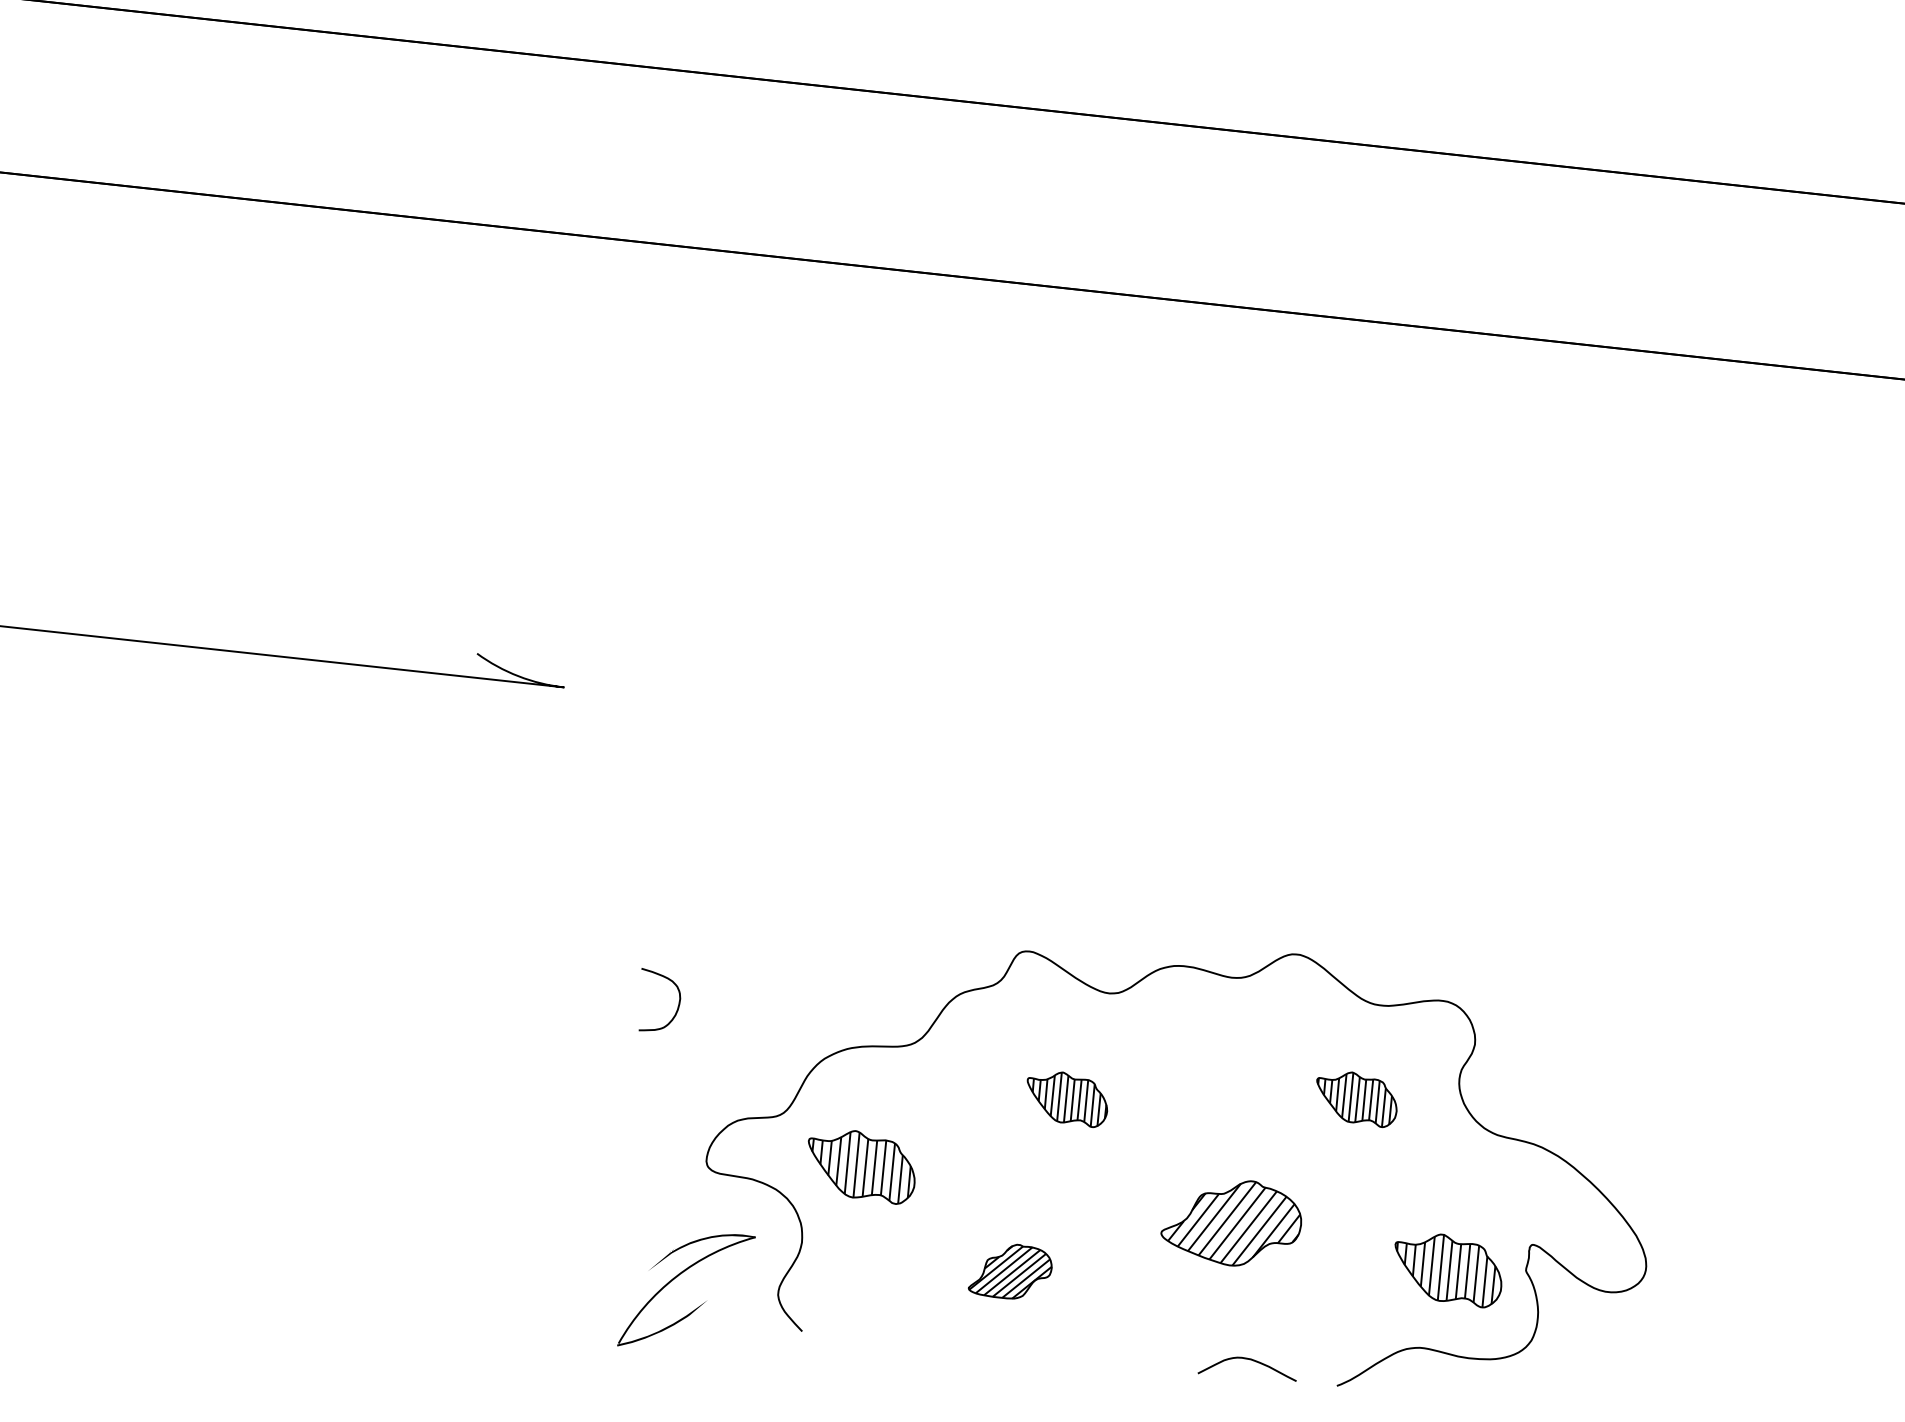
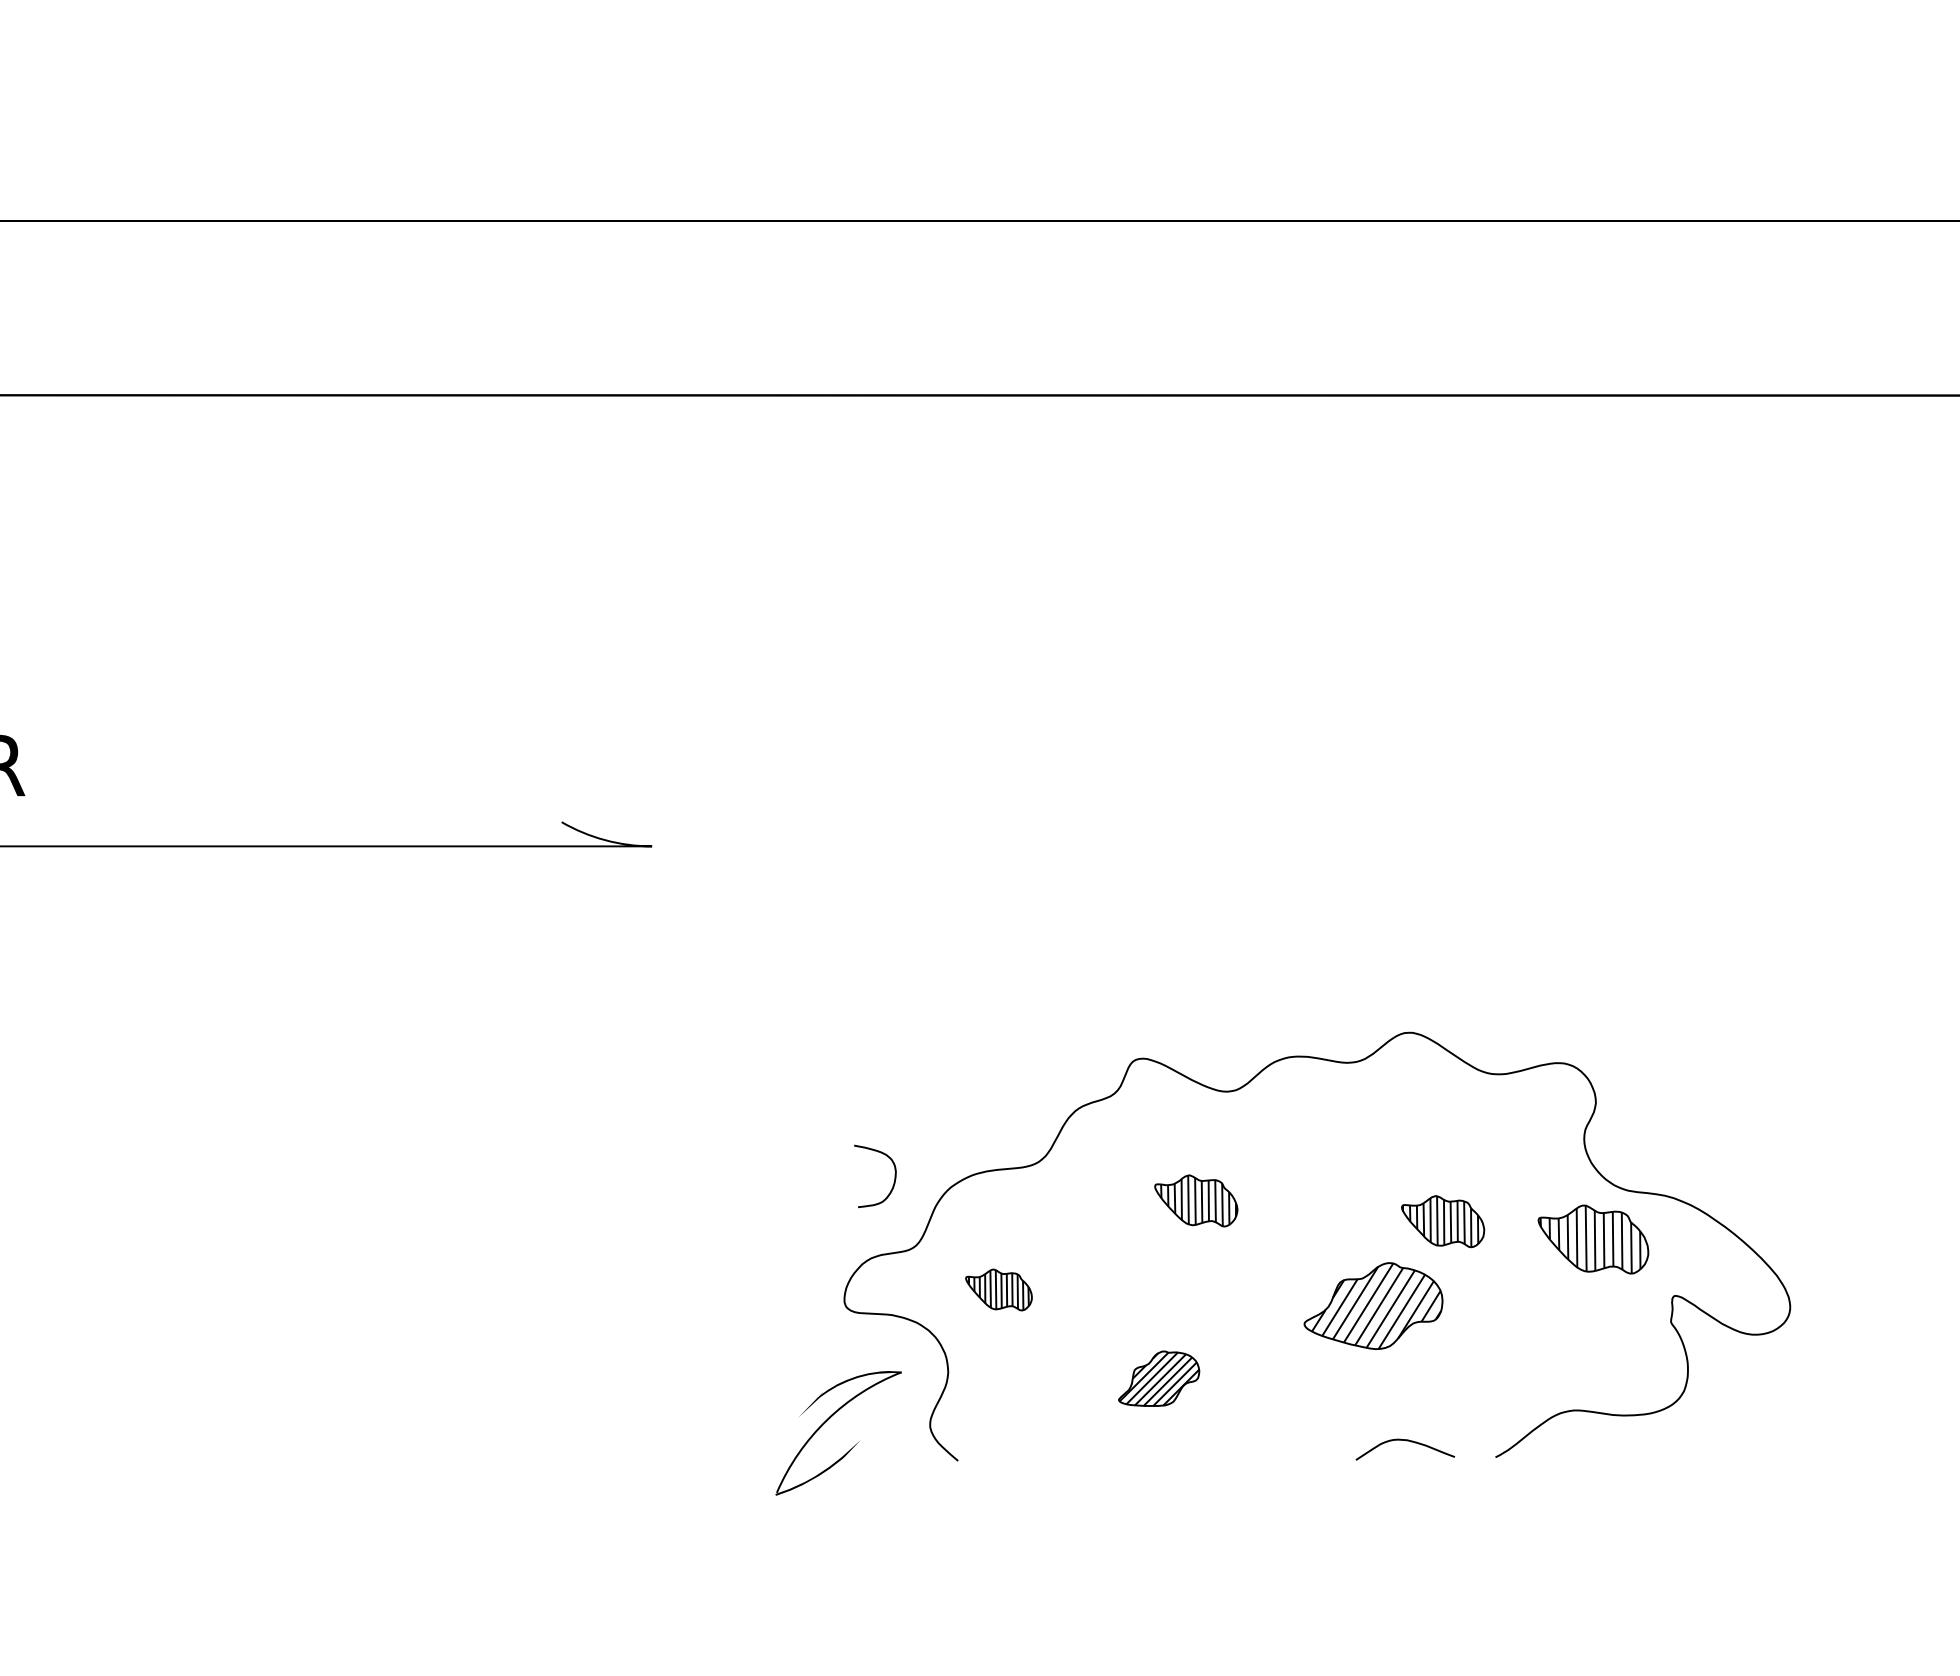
curve: (676, 1009) -> (893, 1182), moved
part: (1357, 1098) -> (1443, 1221), moved
part: (860, 1165) -> (998, 1289), size x0.6
part: (1448, 1269) -> (1593, 1239), moved

